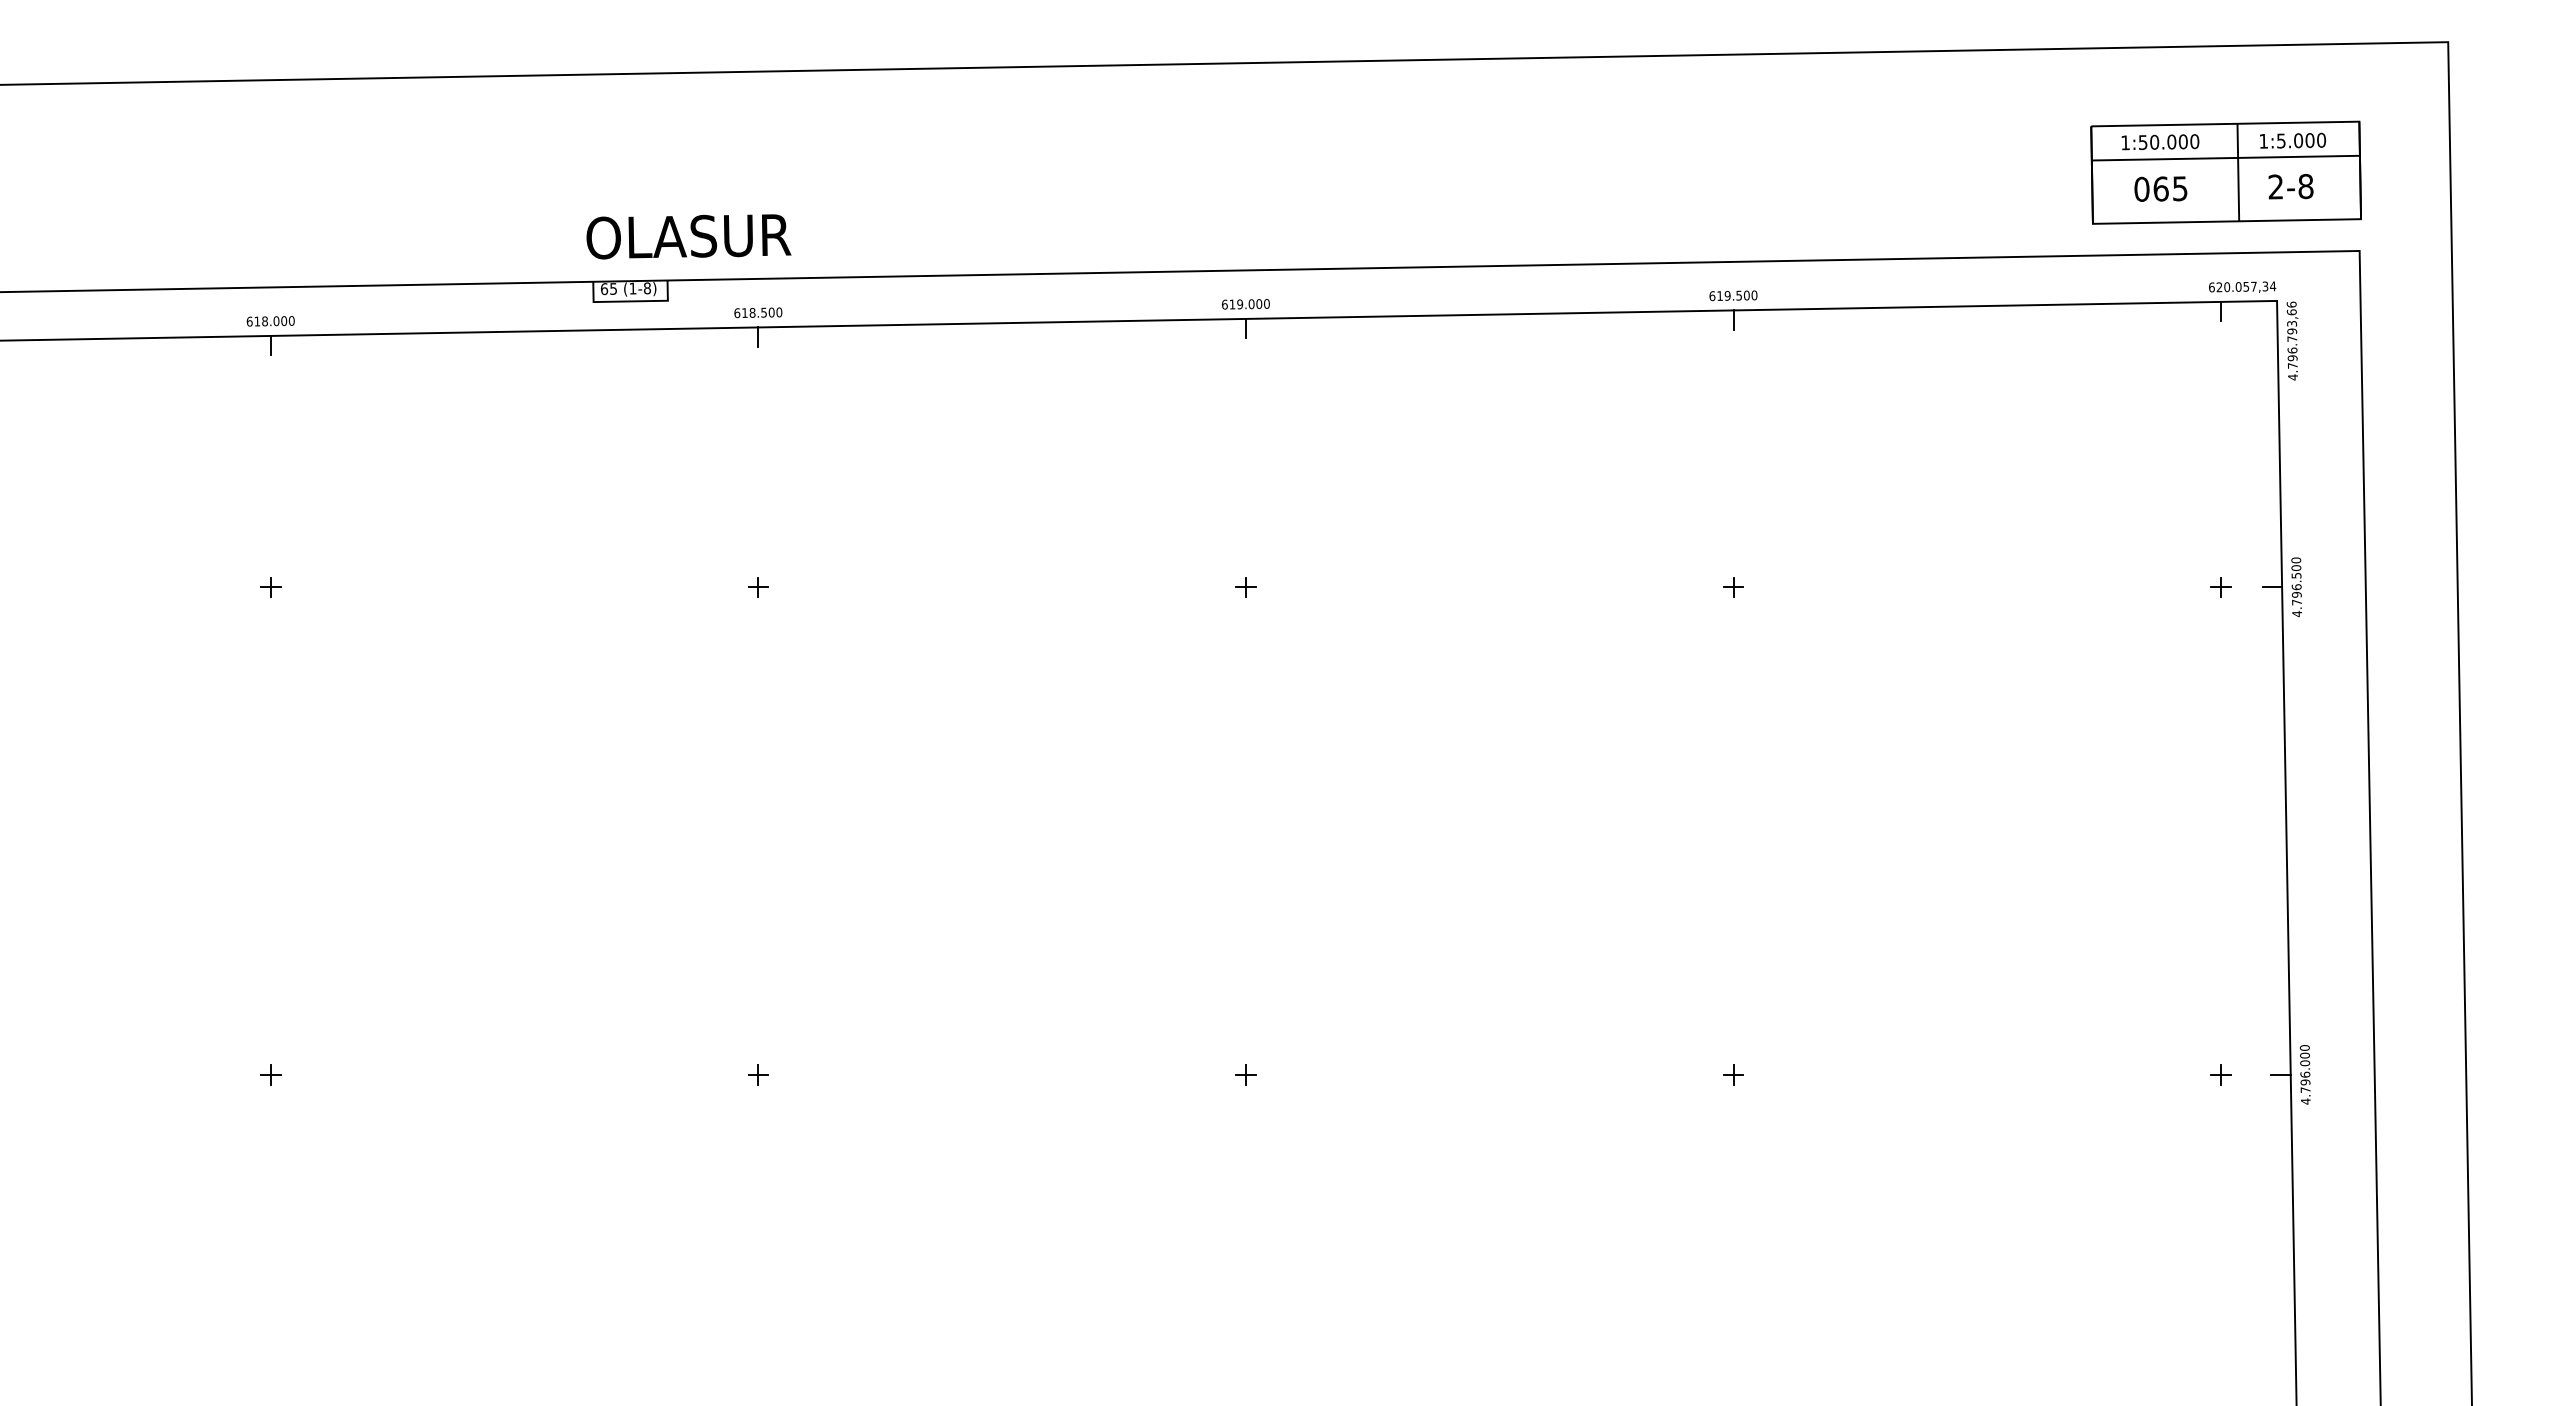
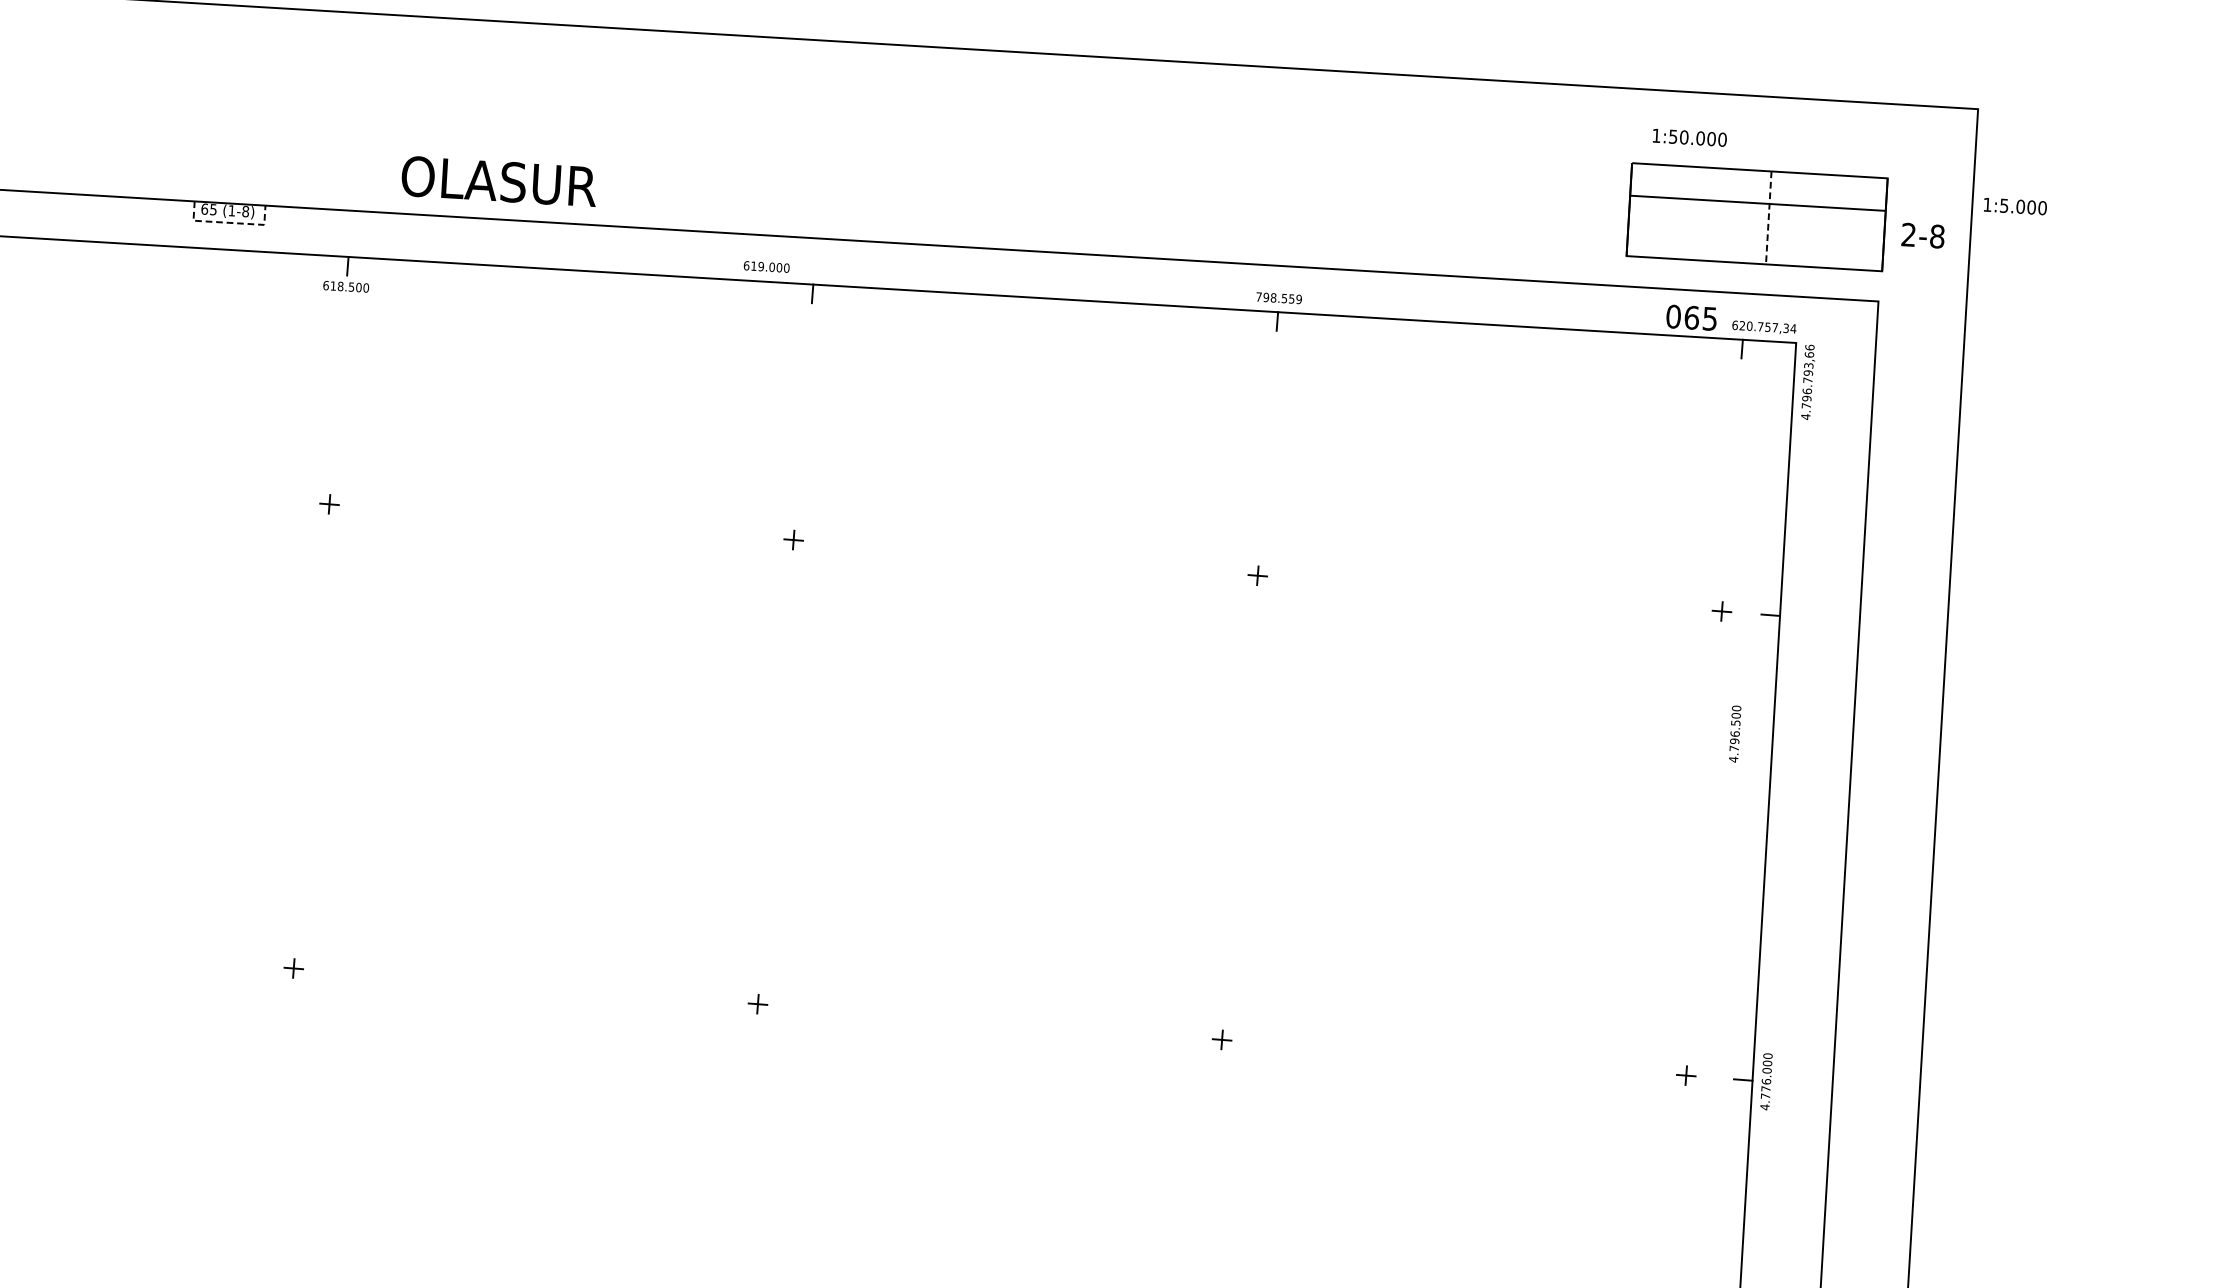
text: (2292, 140) -> (2014, 206), moved
text: (2160, 142) -> (1689, 138), moved
line: (2238, 172) -> (1768, 217), solid -> dashed
text: (2290, 186) -> (1922, 235), moved
text: (2160, 188) -> (1691, 317), moved
text: (688, 236) -> (499, 181), moved
text: (2238, 286) -> (1760, 326), 620.057,34 -> 620.757,34
text: (1733, 295) -> (1279, 297), 619.500 -> 798.559
line: (631, 301) -> (229, 222), solid -> dashed
text: (1245, 304) -> (766, 267), moved
text: (758, 312) -> (346, 286), moved
text: (2296, 587) -> (1734, 734), moved
text: (2305, 1082) -> (1766, 1089), 4.796.000 -> 4.776.000

